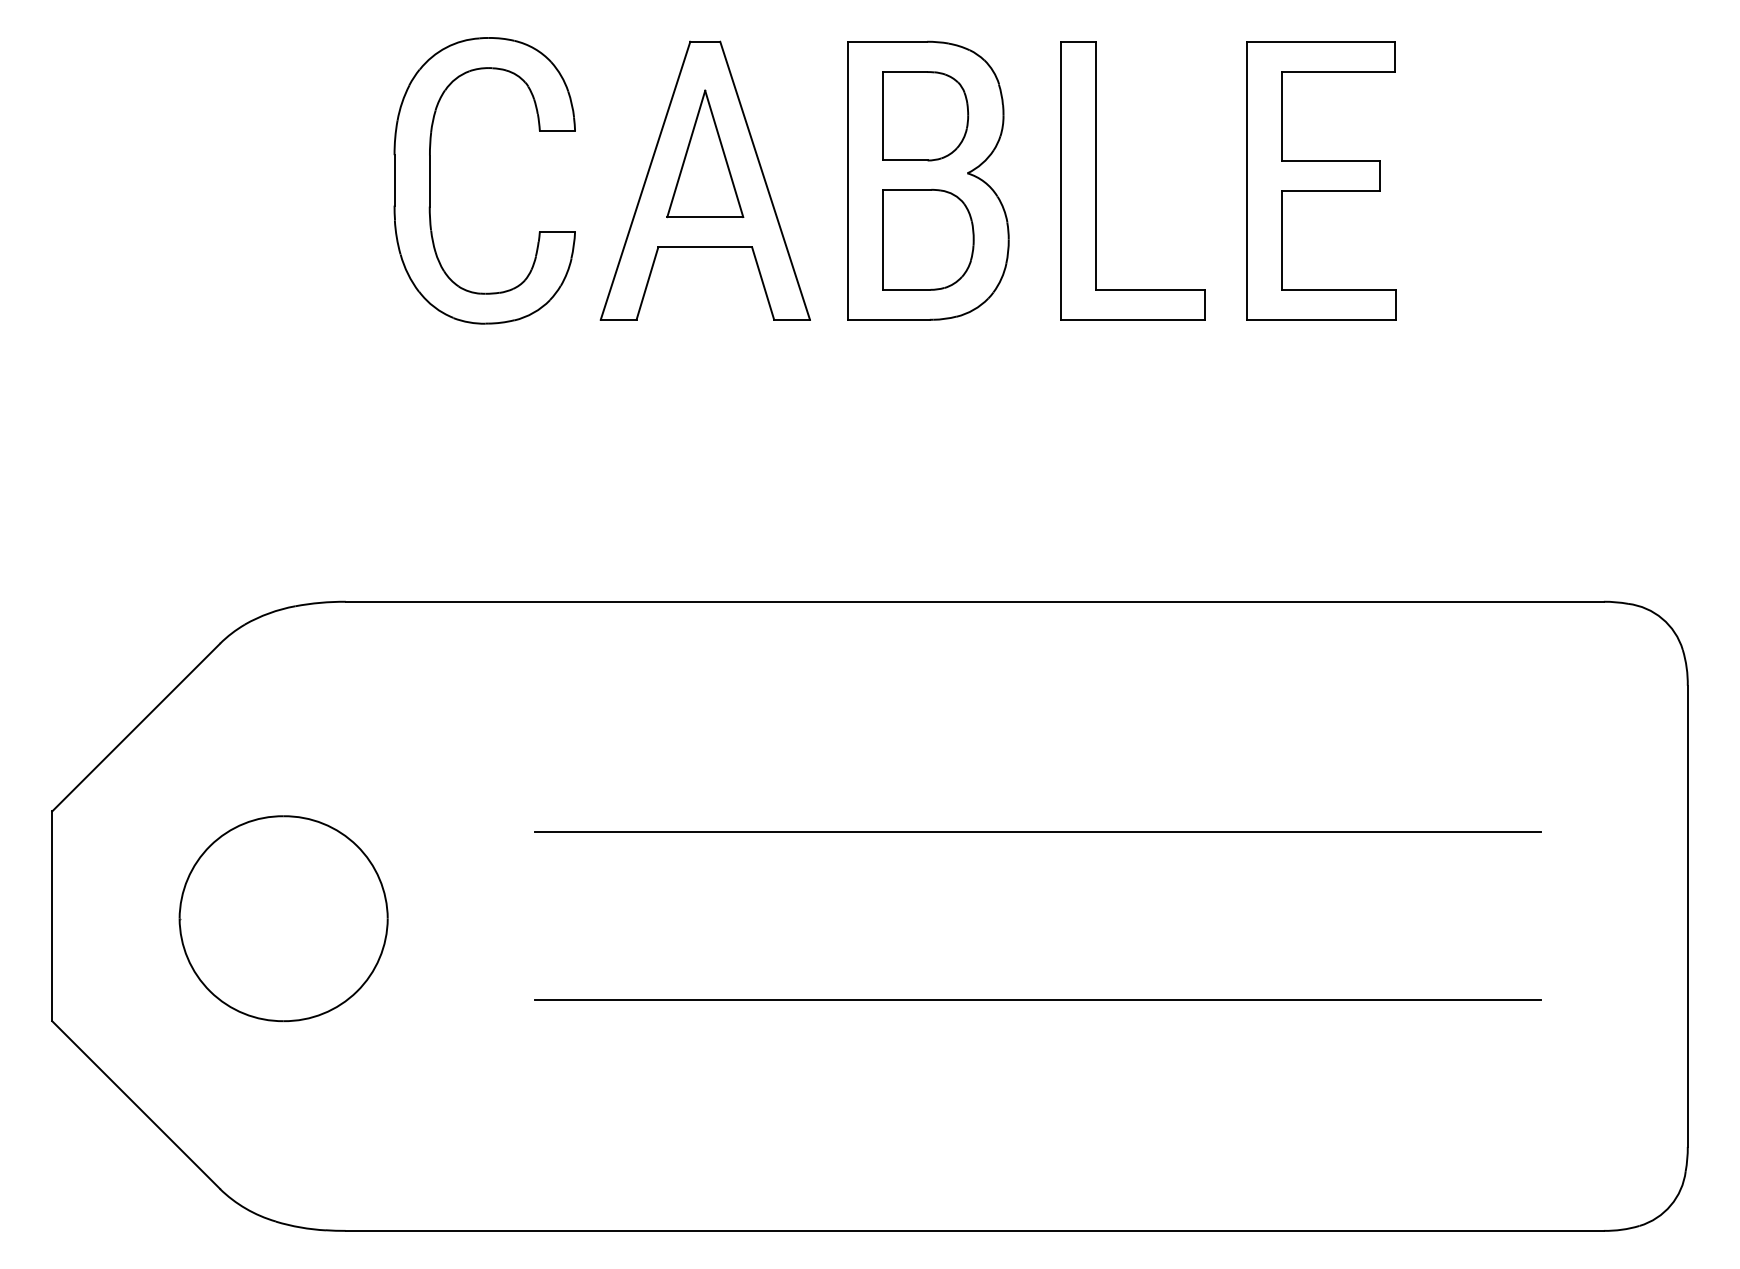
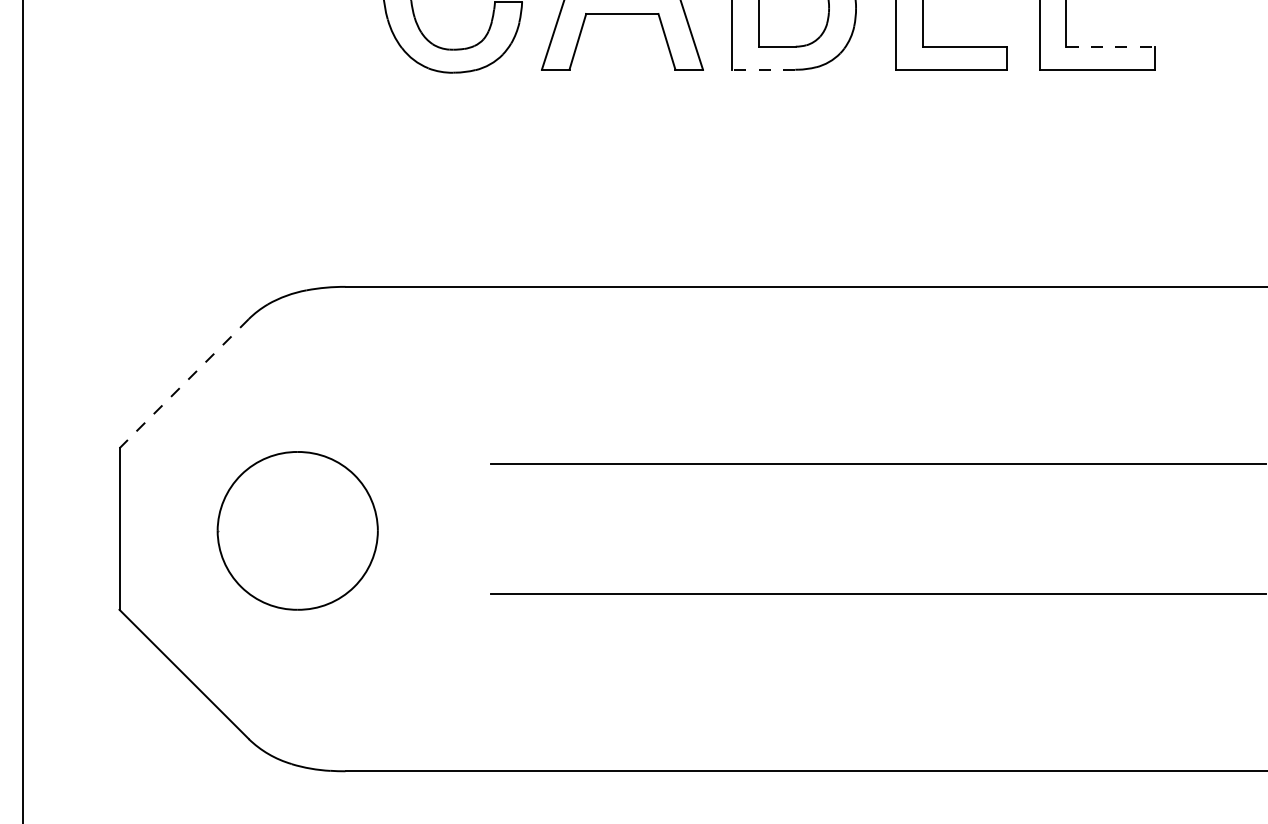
line: (1339, 289) -> (1110, 46), solid -> dashed
line: (888, 319) -> (763, 69), solid -> dashed
line: (136, 727) -> (184, 383), solid -> dashed

